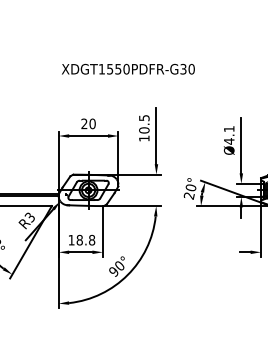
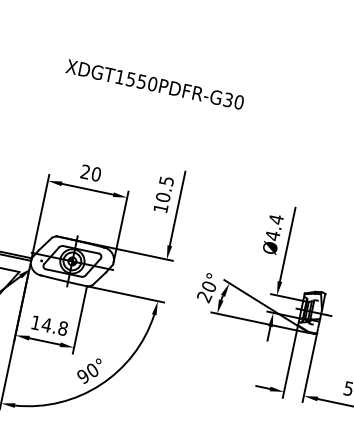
text: (128, 68) -> (155, 83), moved
text: (229, 128) -> (276, 218), Ø4.1 -> Ø4.4
text: (79, 239) -> (46, 324), 18.8 -> 14.8

